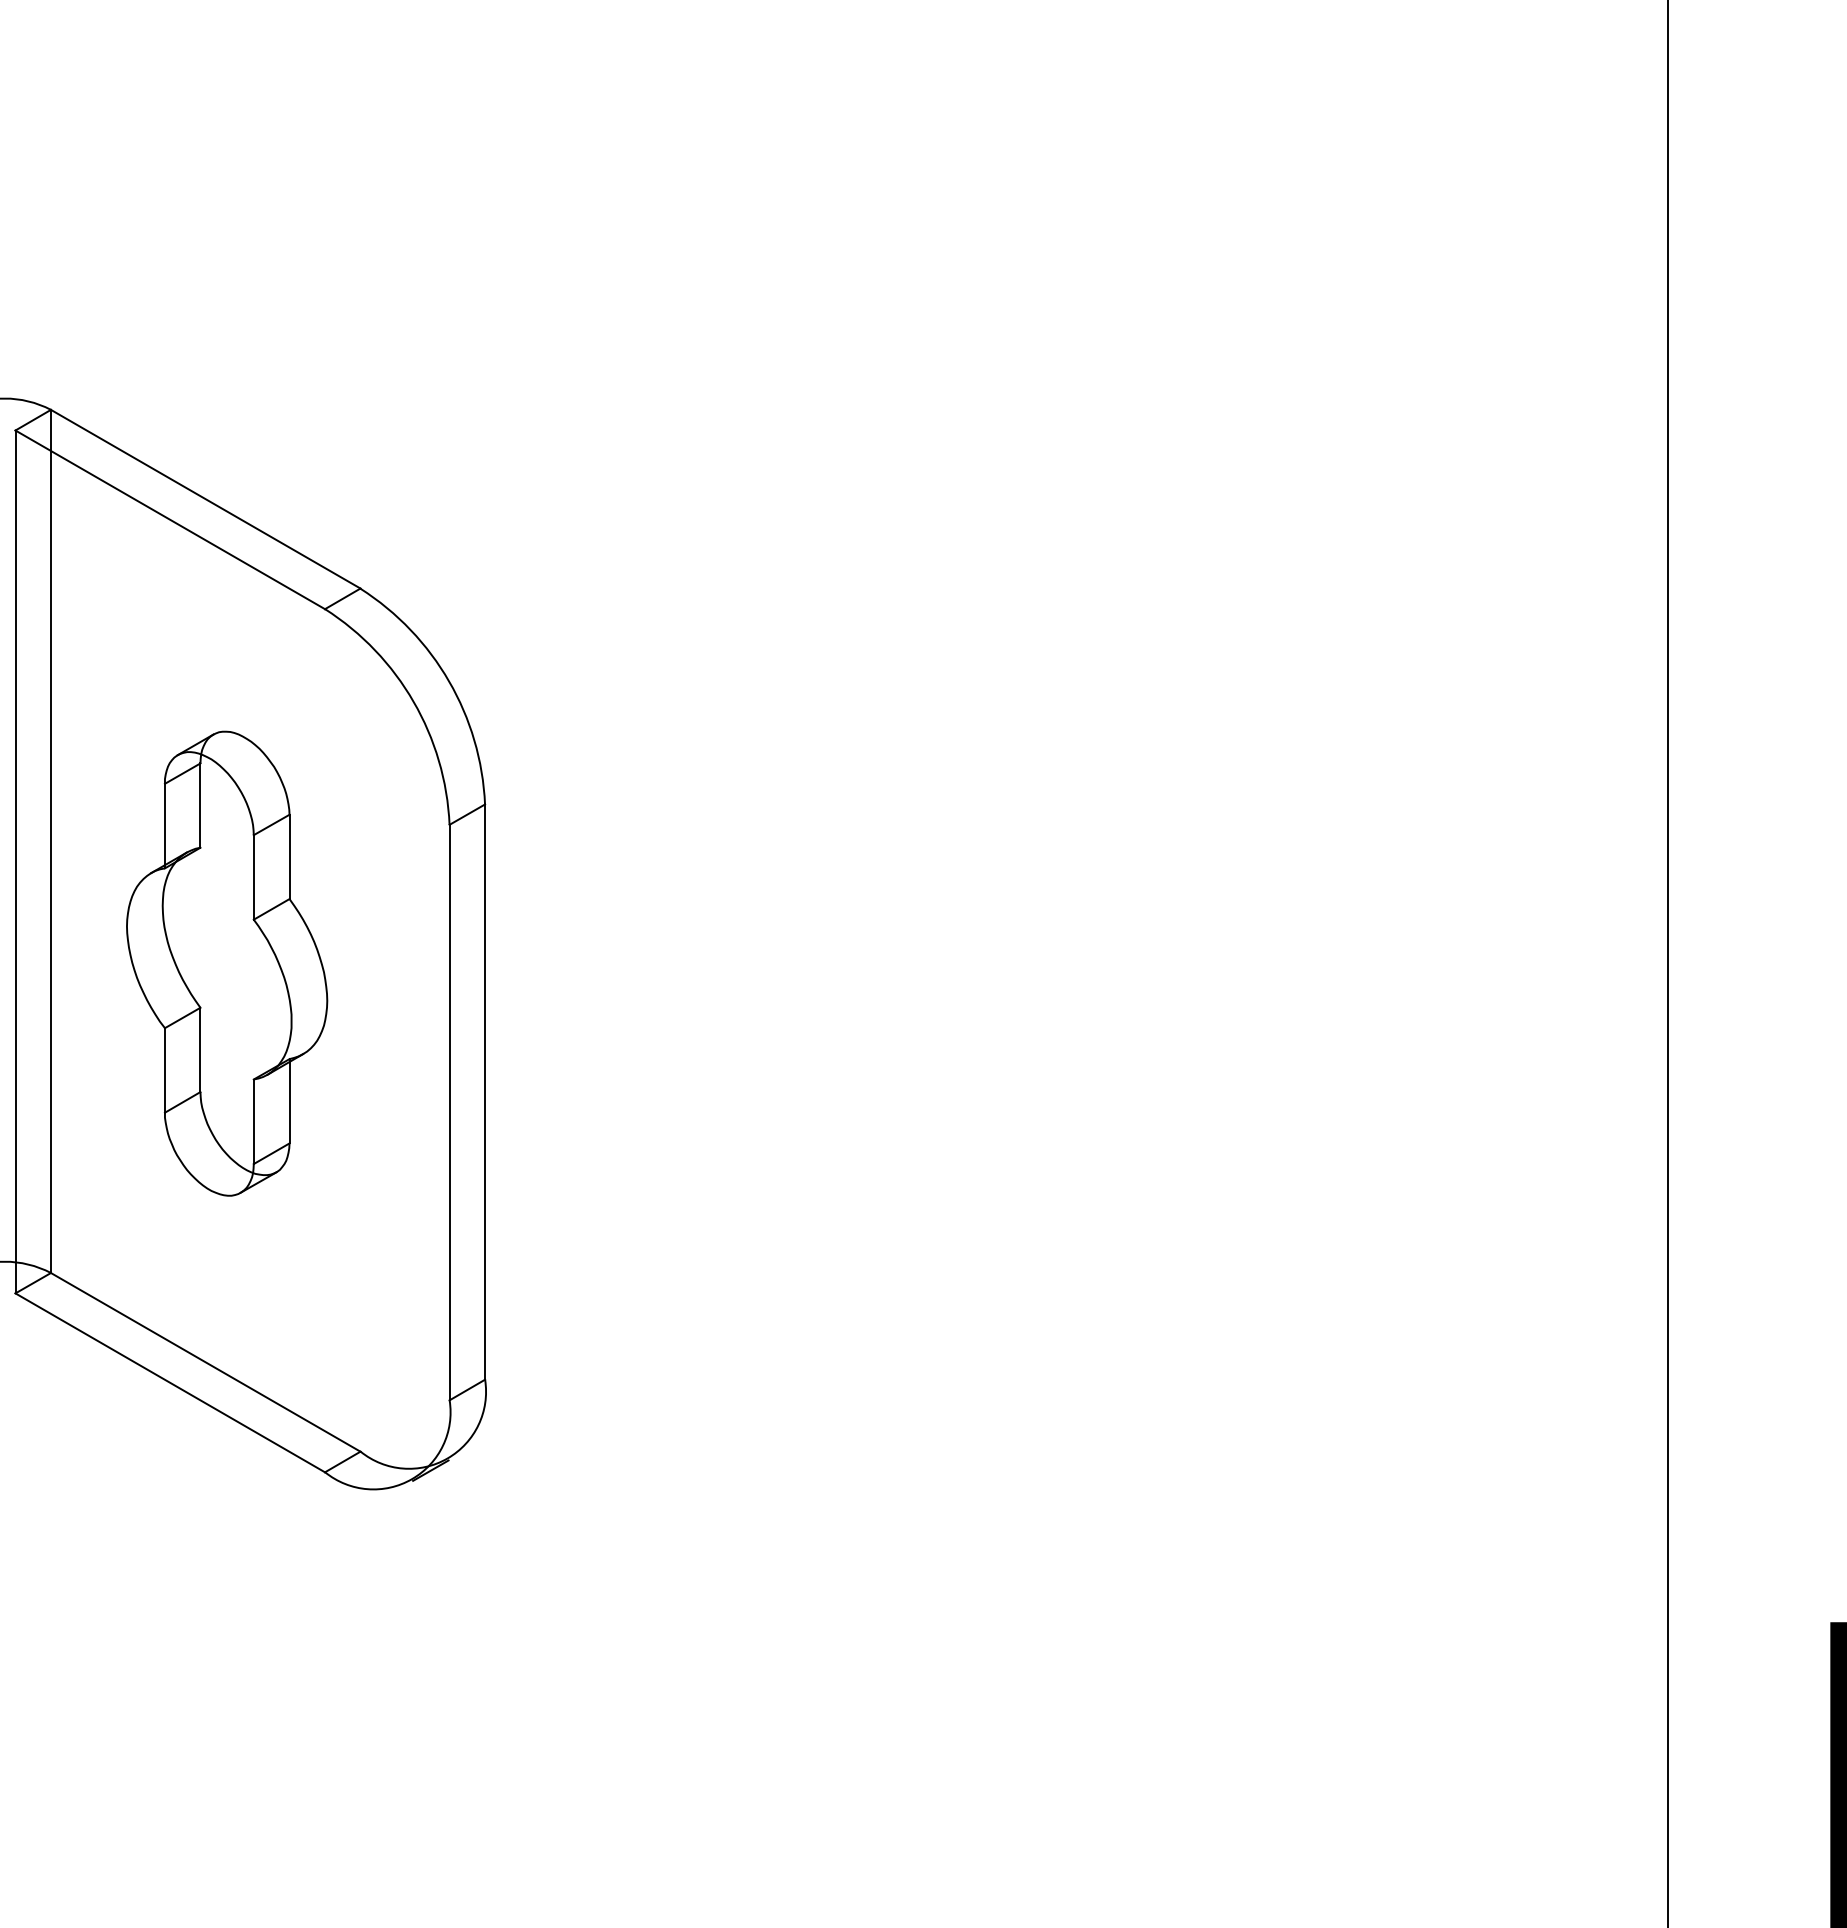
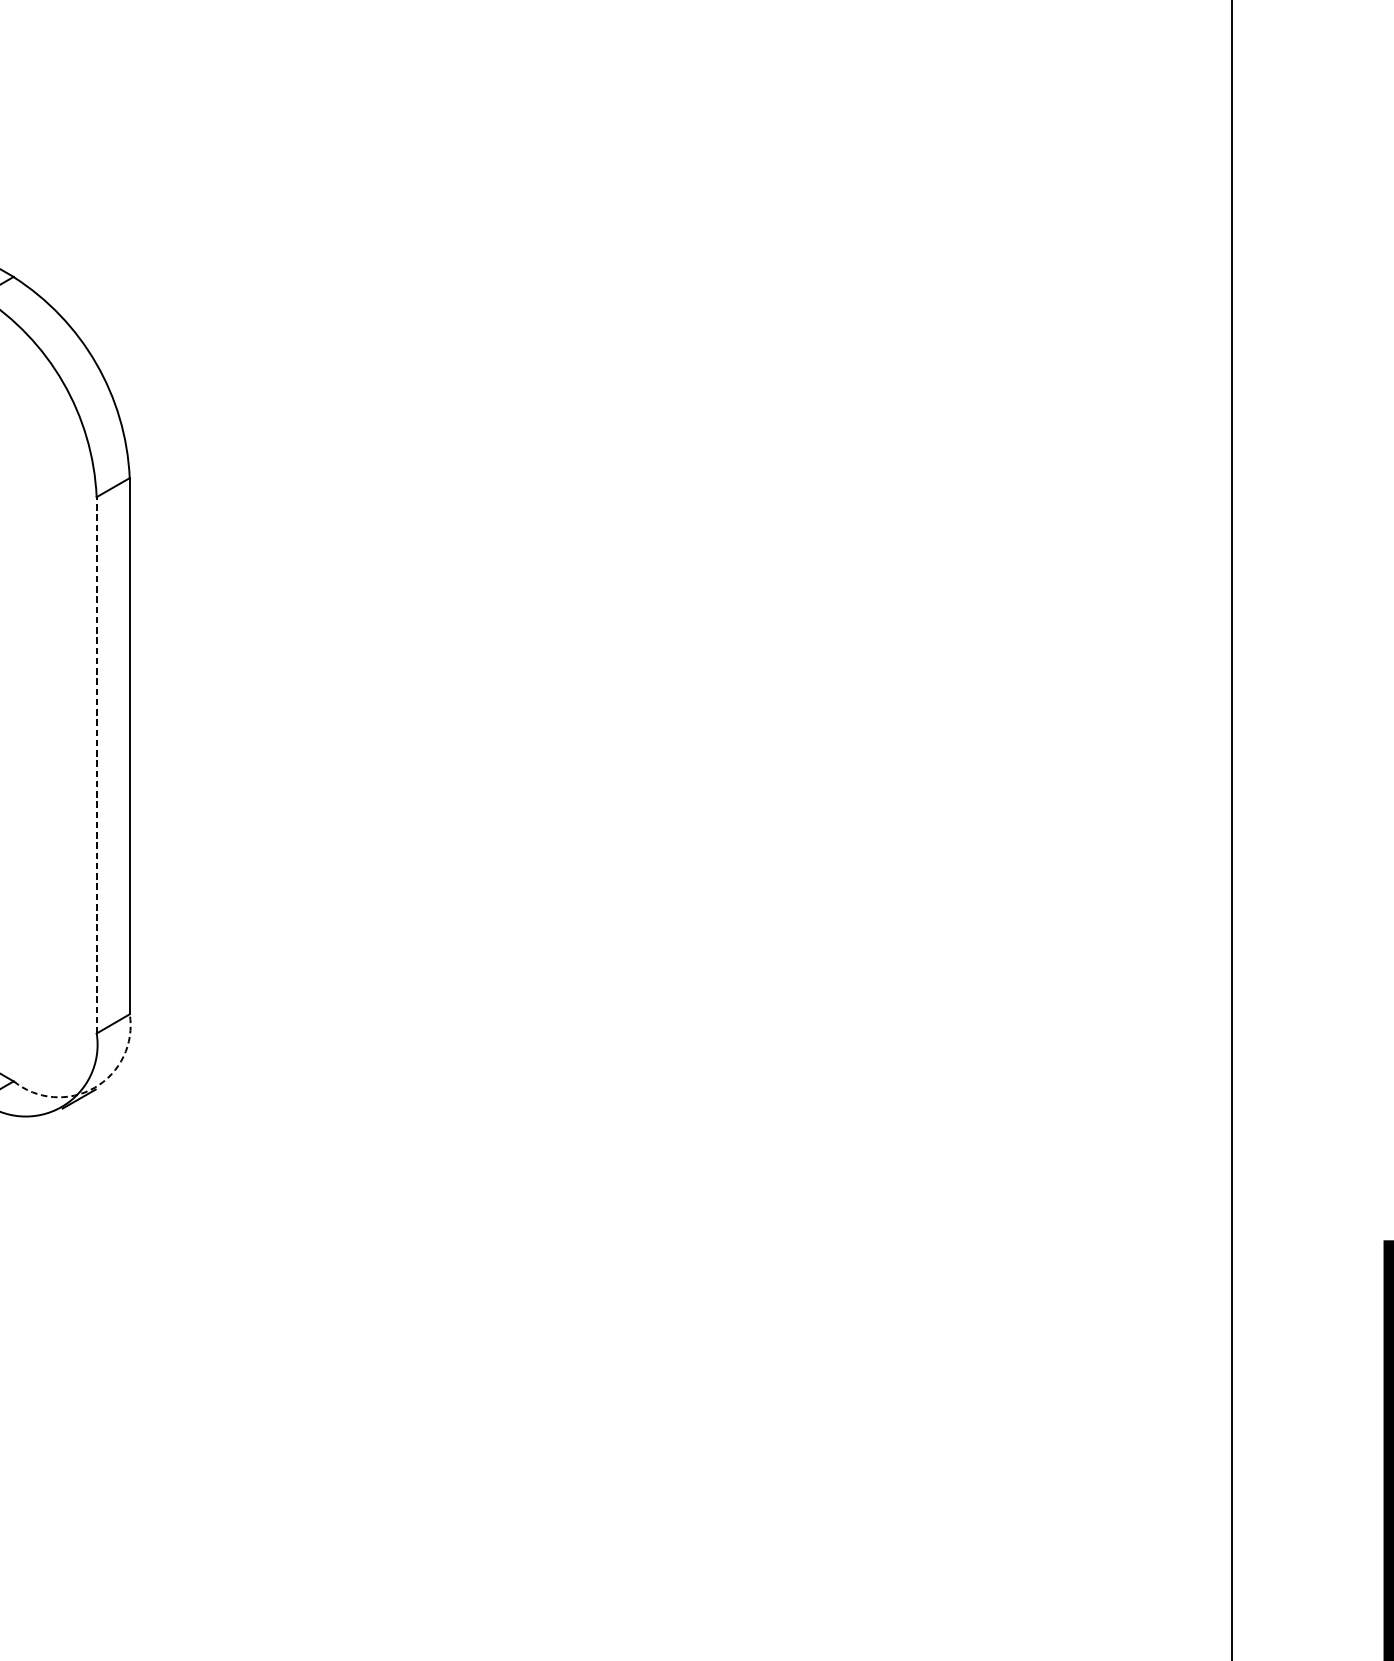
line: (449, 1112) -> (96, 765), solid -> dashed
arc: (447, 1458) -> (94, 1087), solid -> dashed

